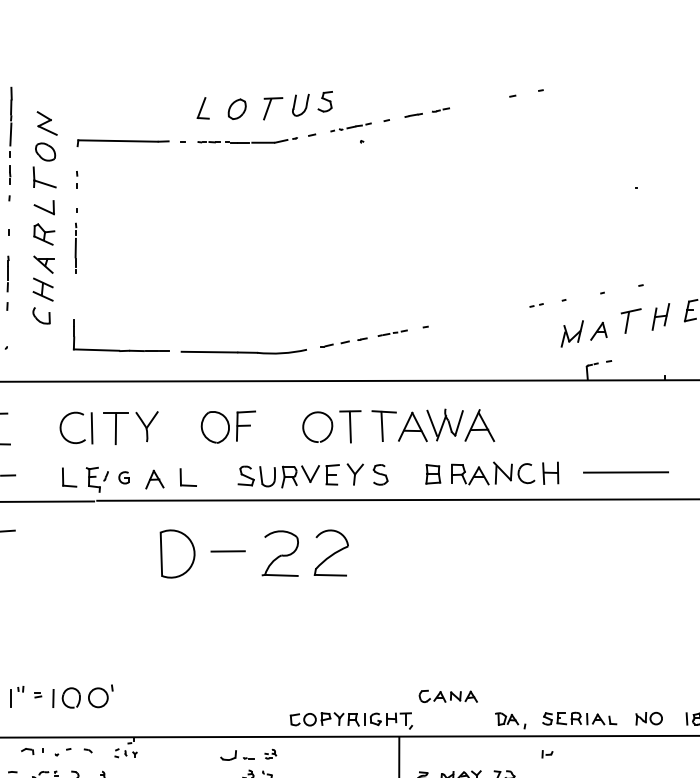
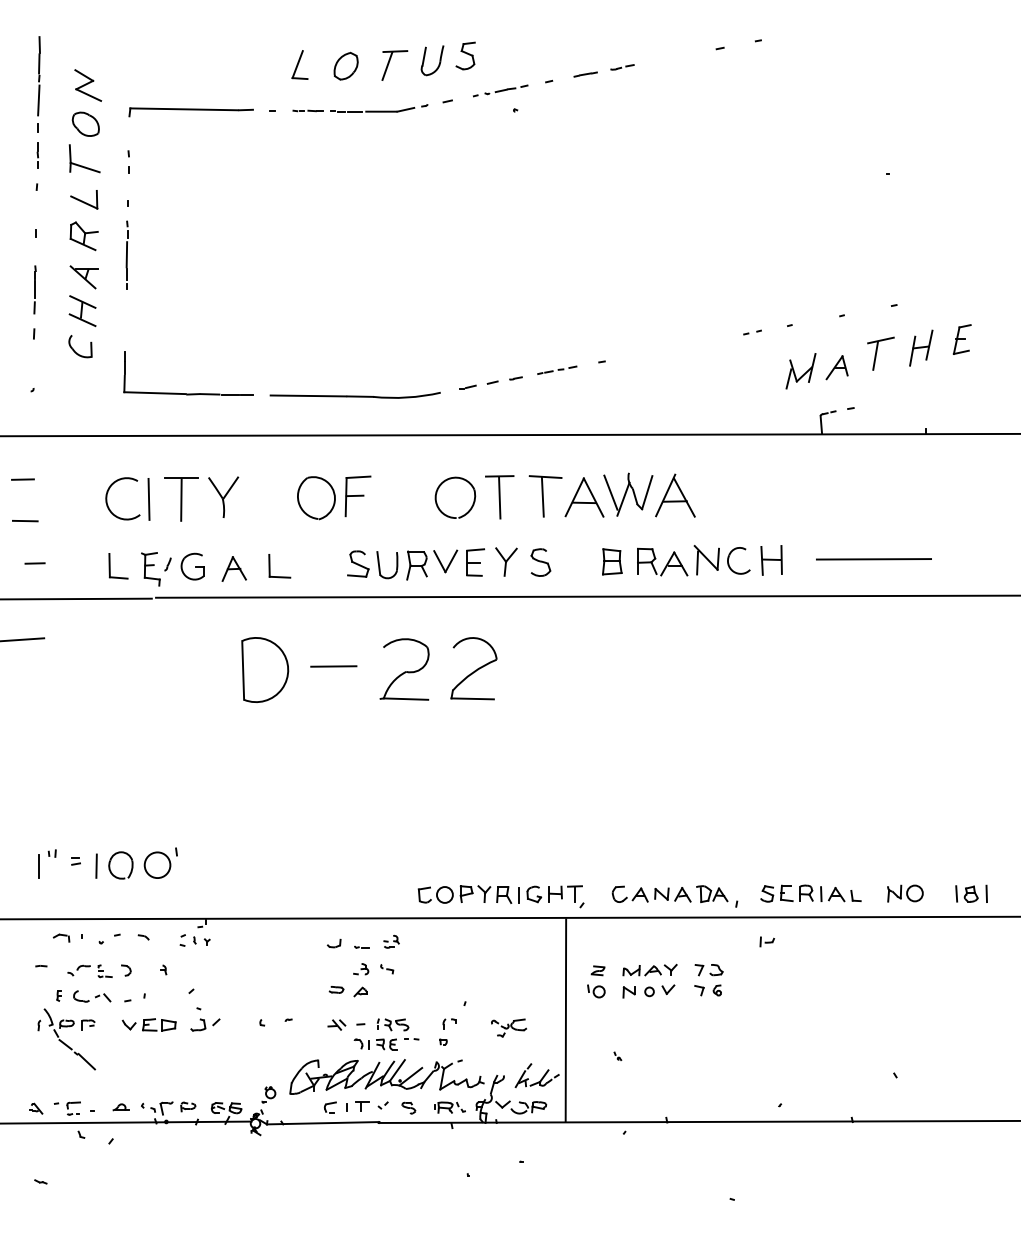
part: (124, 477) -> (192, 566), size x1.67
part: (448, 695) -> (651, 893), moved
part: (227, 755) -> (333, 943), size x0.62

